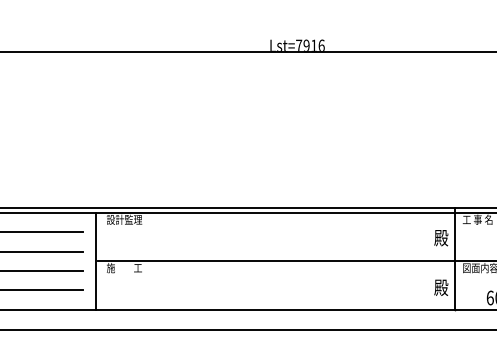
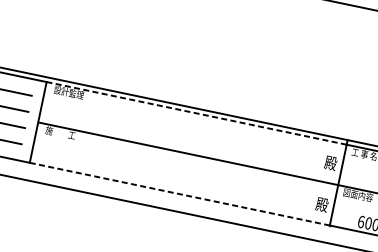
line: (275, 213) -> (196, 113), solid -> dashed
line: (276, 309) -> (180, 194), solid -> dashed

